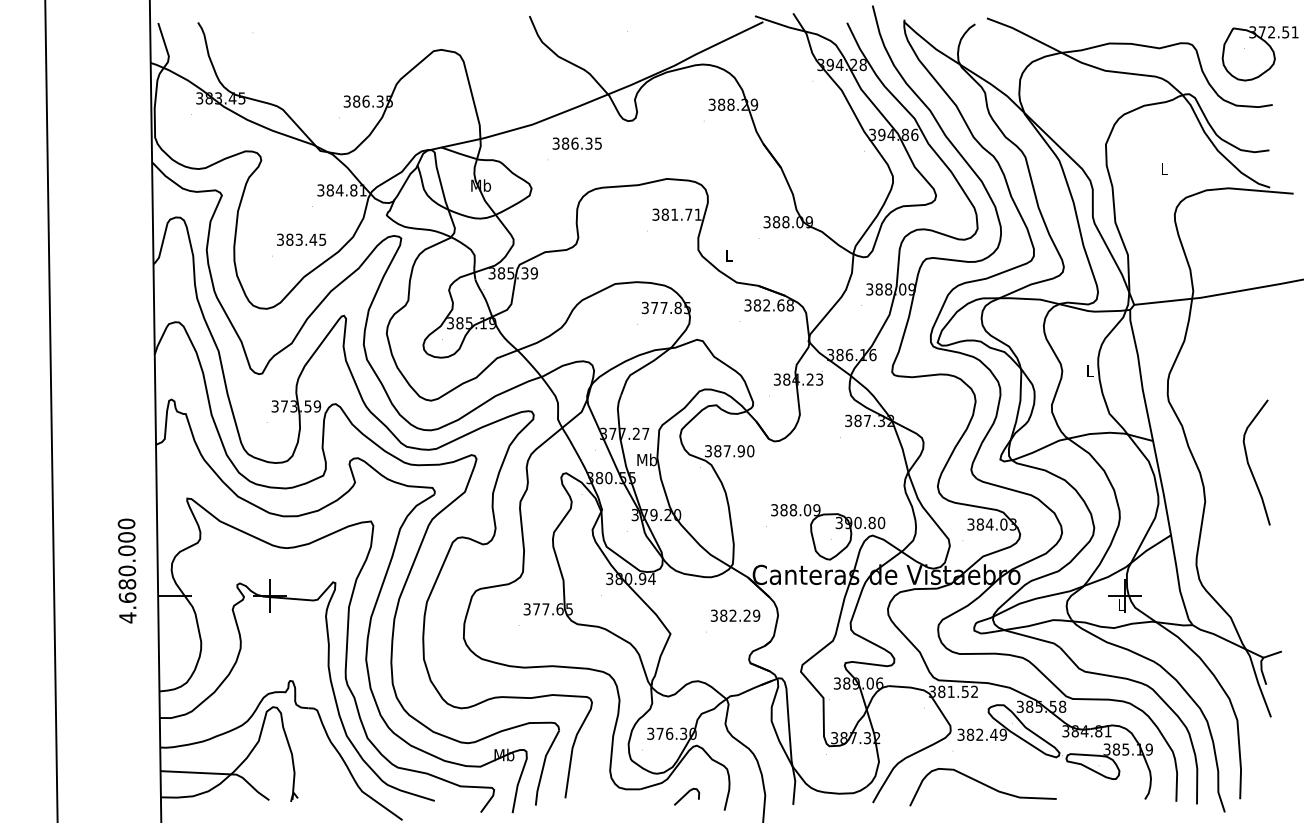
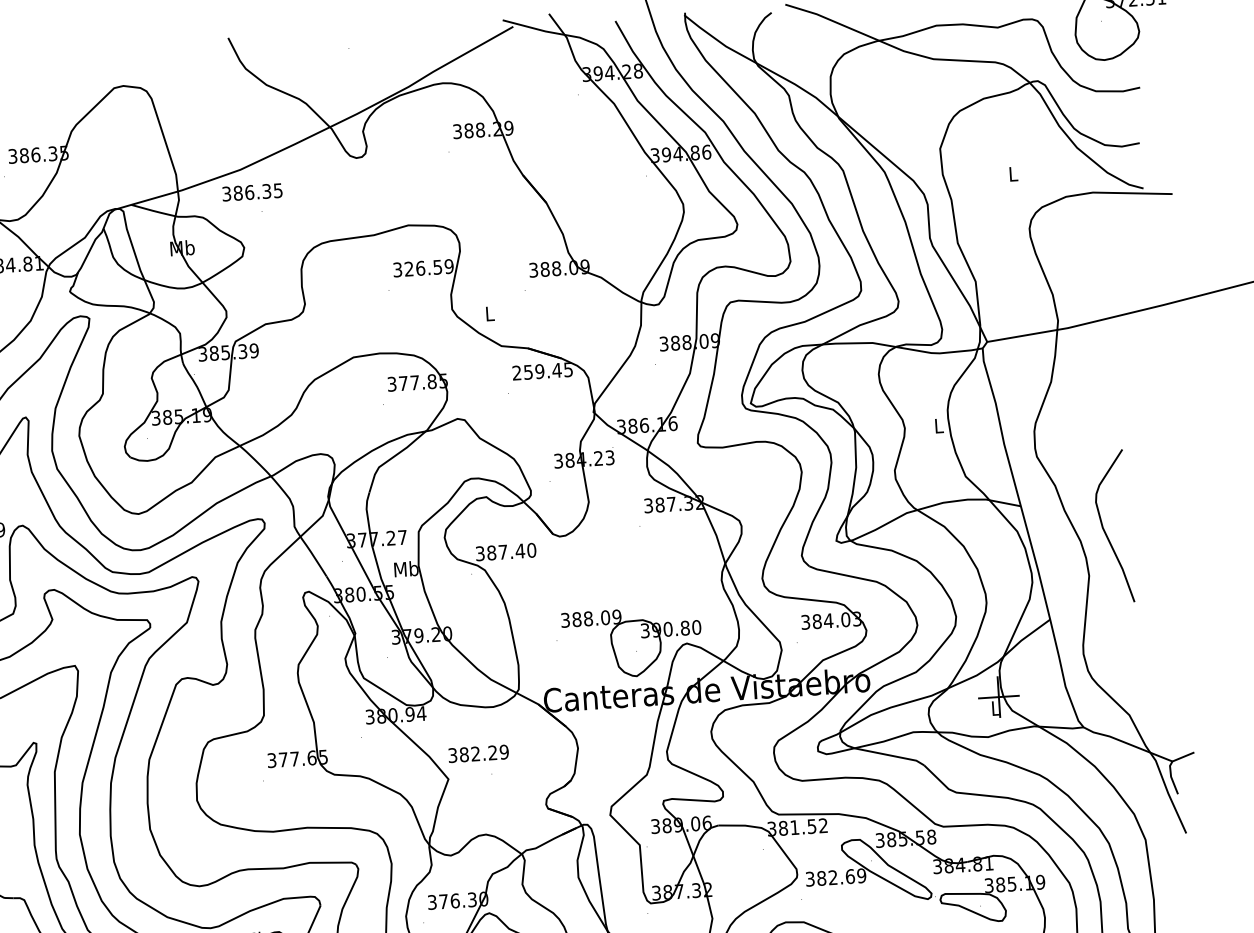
text: (576, 143) -> (251, 192), moved
text: (681, 214) -> (428, 267), 381.71 -> 326.59
text: (768, 305) -> (541, 371), 382.68 -> 259.45
text: (741, 451) -> (520, 551), 387.90 -> 387.40
curve: (1249, 463) -> (1104, 528), moved
text: (735, 615) -> (478, 753), moved
text: (993, 734) -> (849, 876), 382.49 -> 382.69

